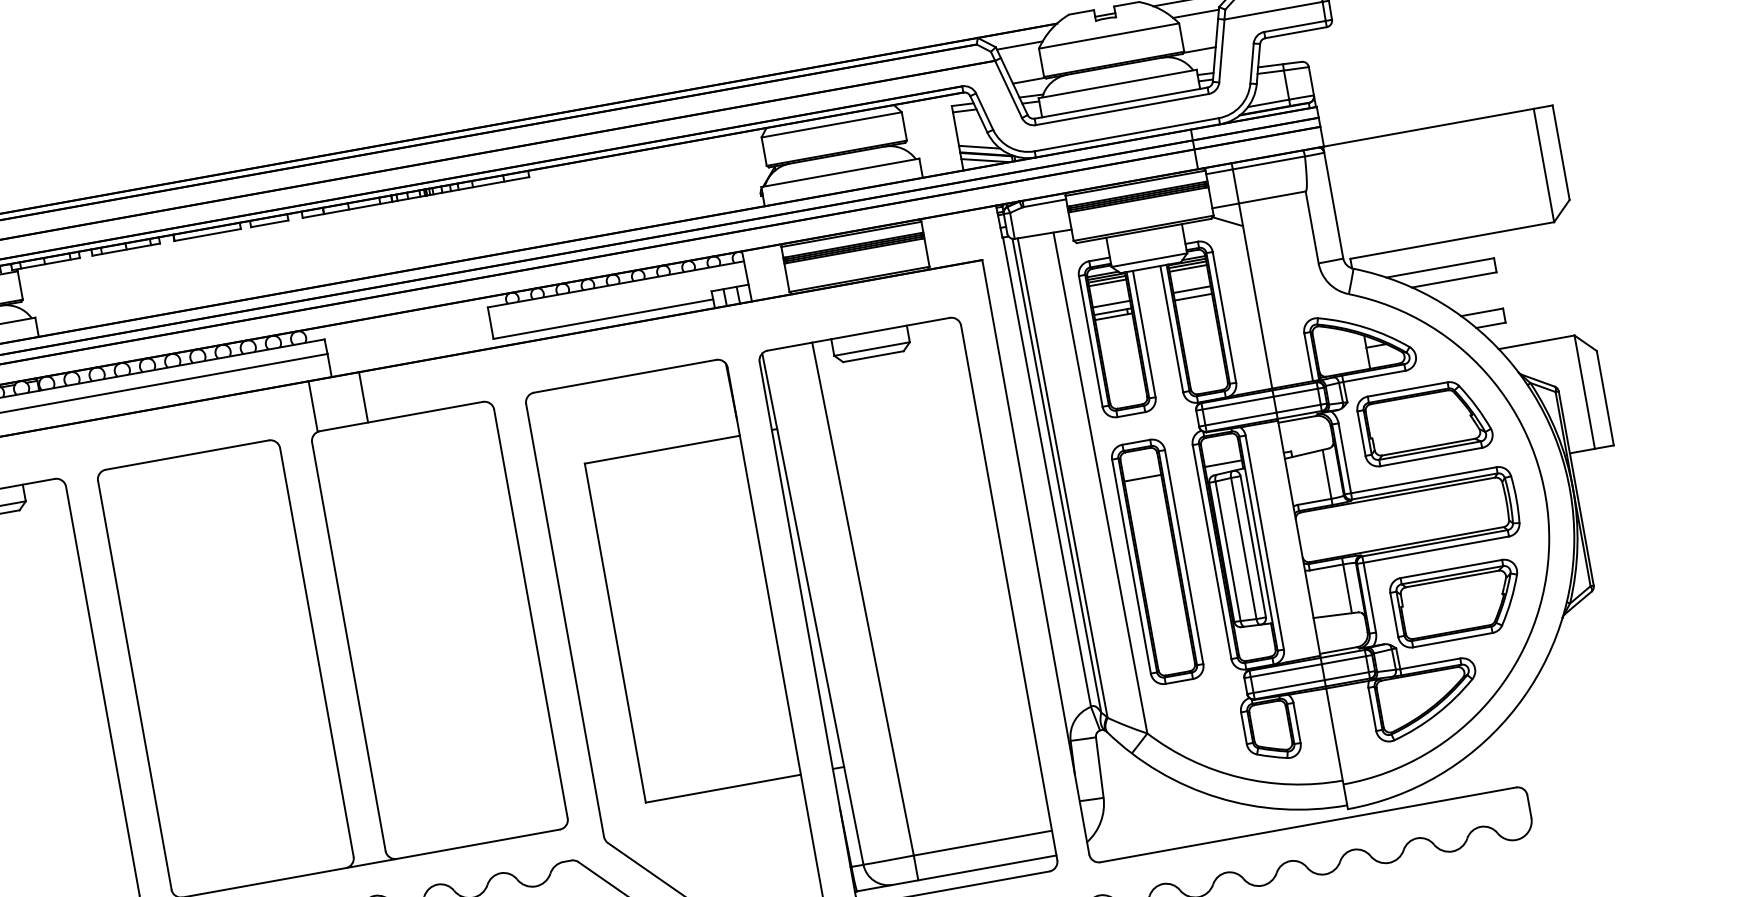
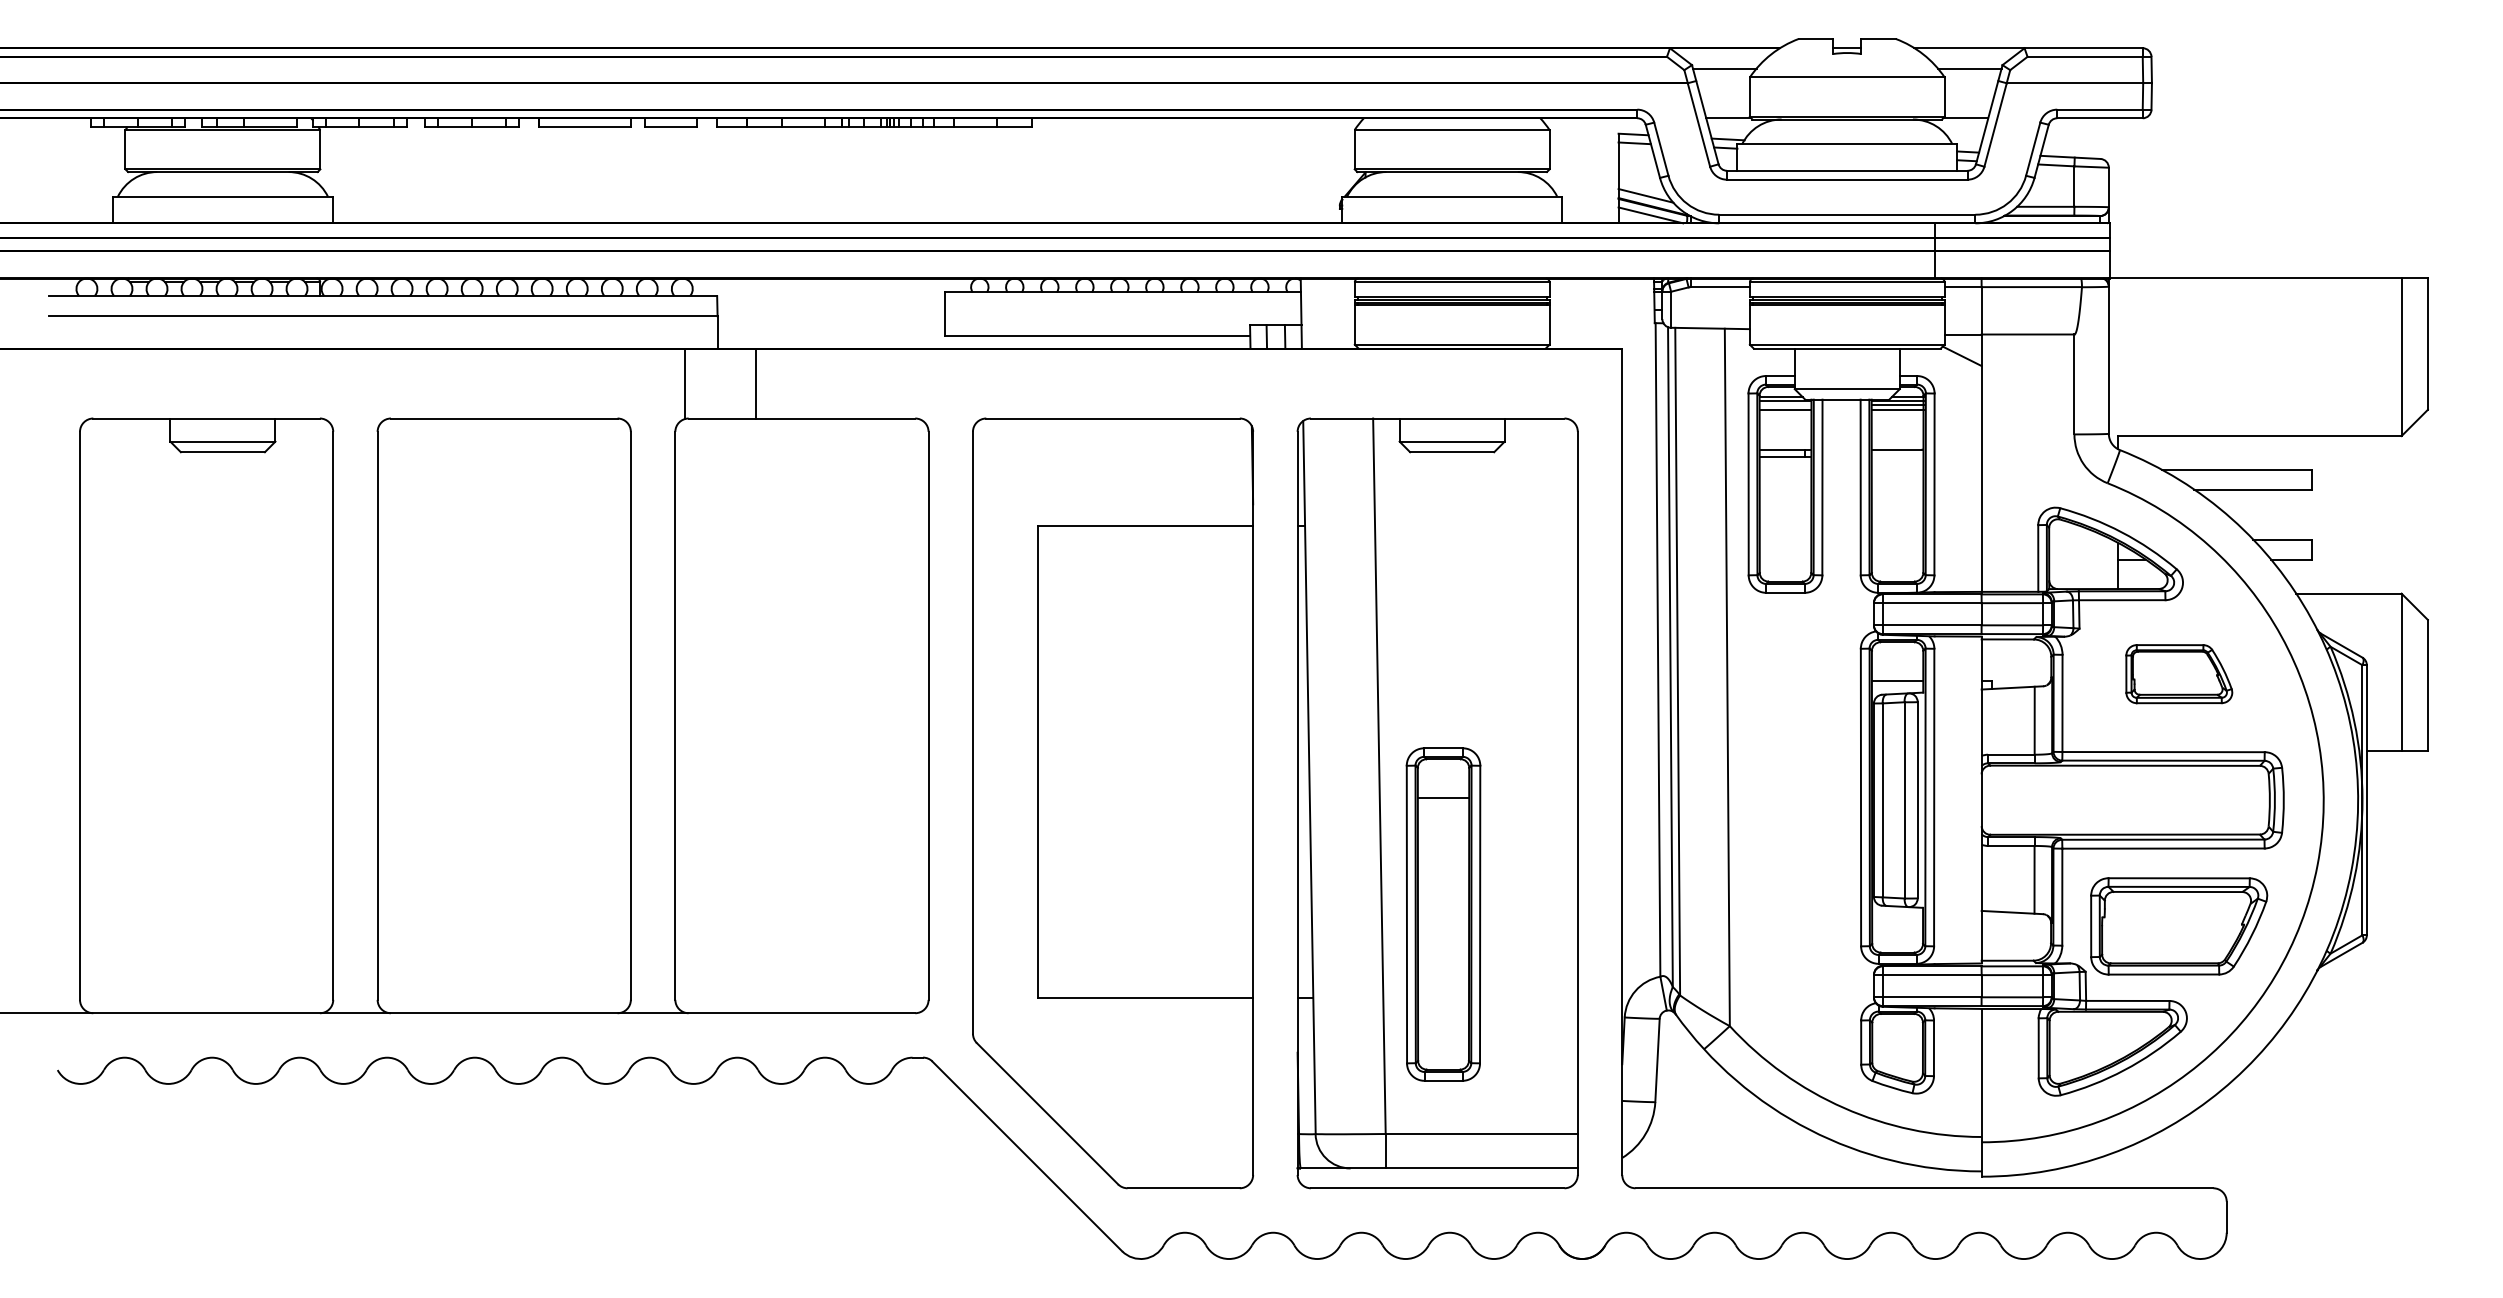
line: (1106, 279) -> (1785, 404), removed
line: (1192, 289) -> (1897, 439), removed
line: (1111, 304) -> (1785, 439), removed
part: (1425, 421) -> (2179, 673), size x0.6
part: (1157, 561) -> (1443, 914), moved

